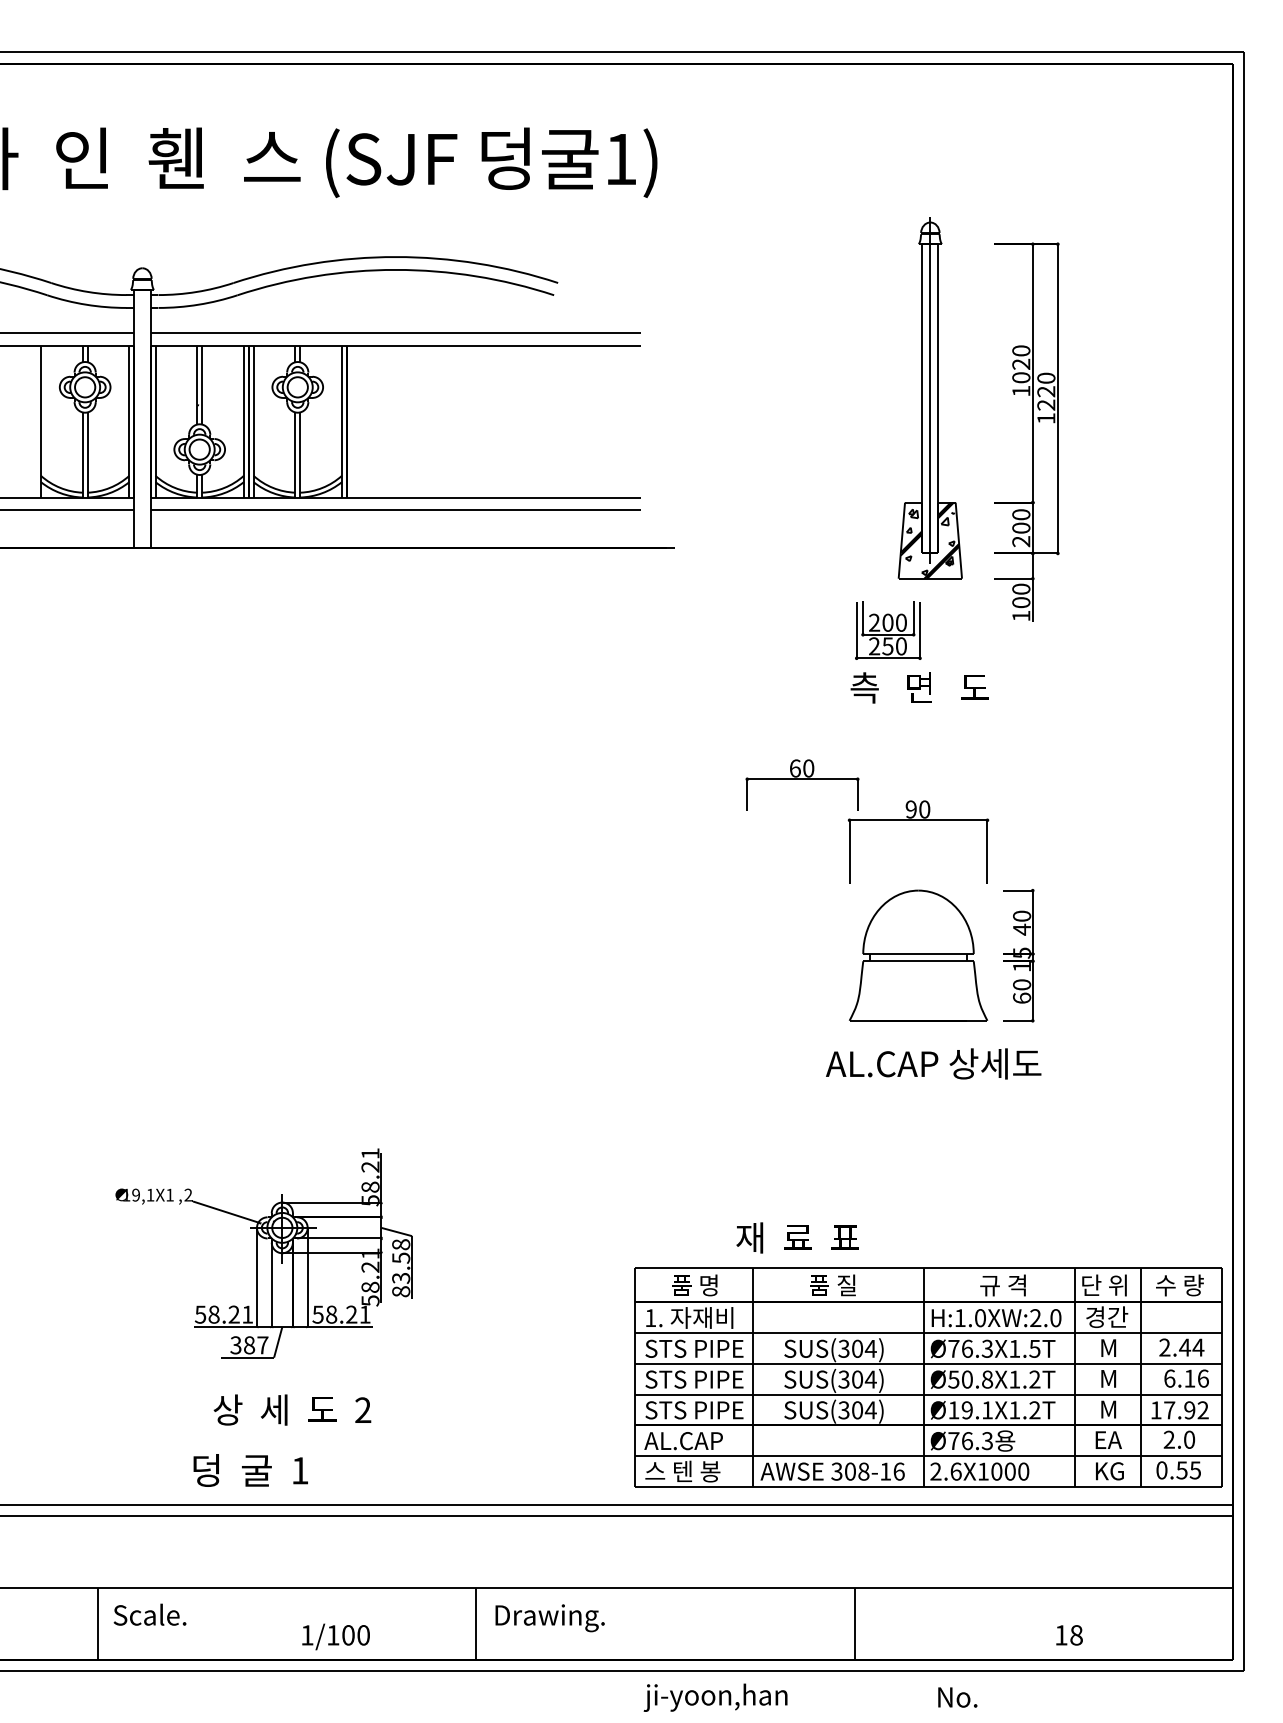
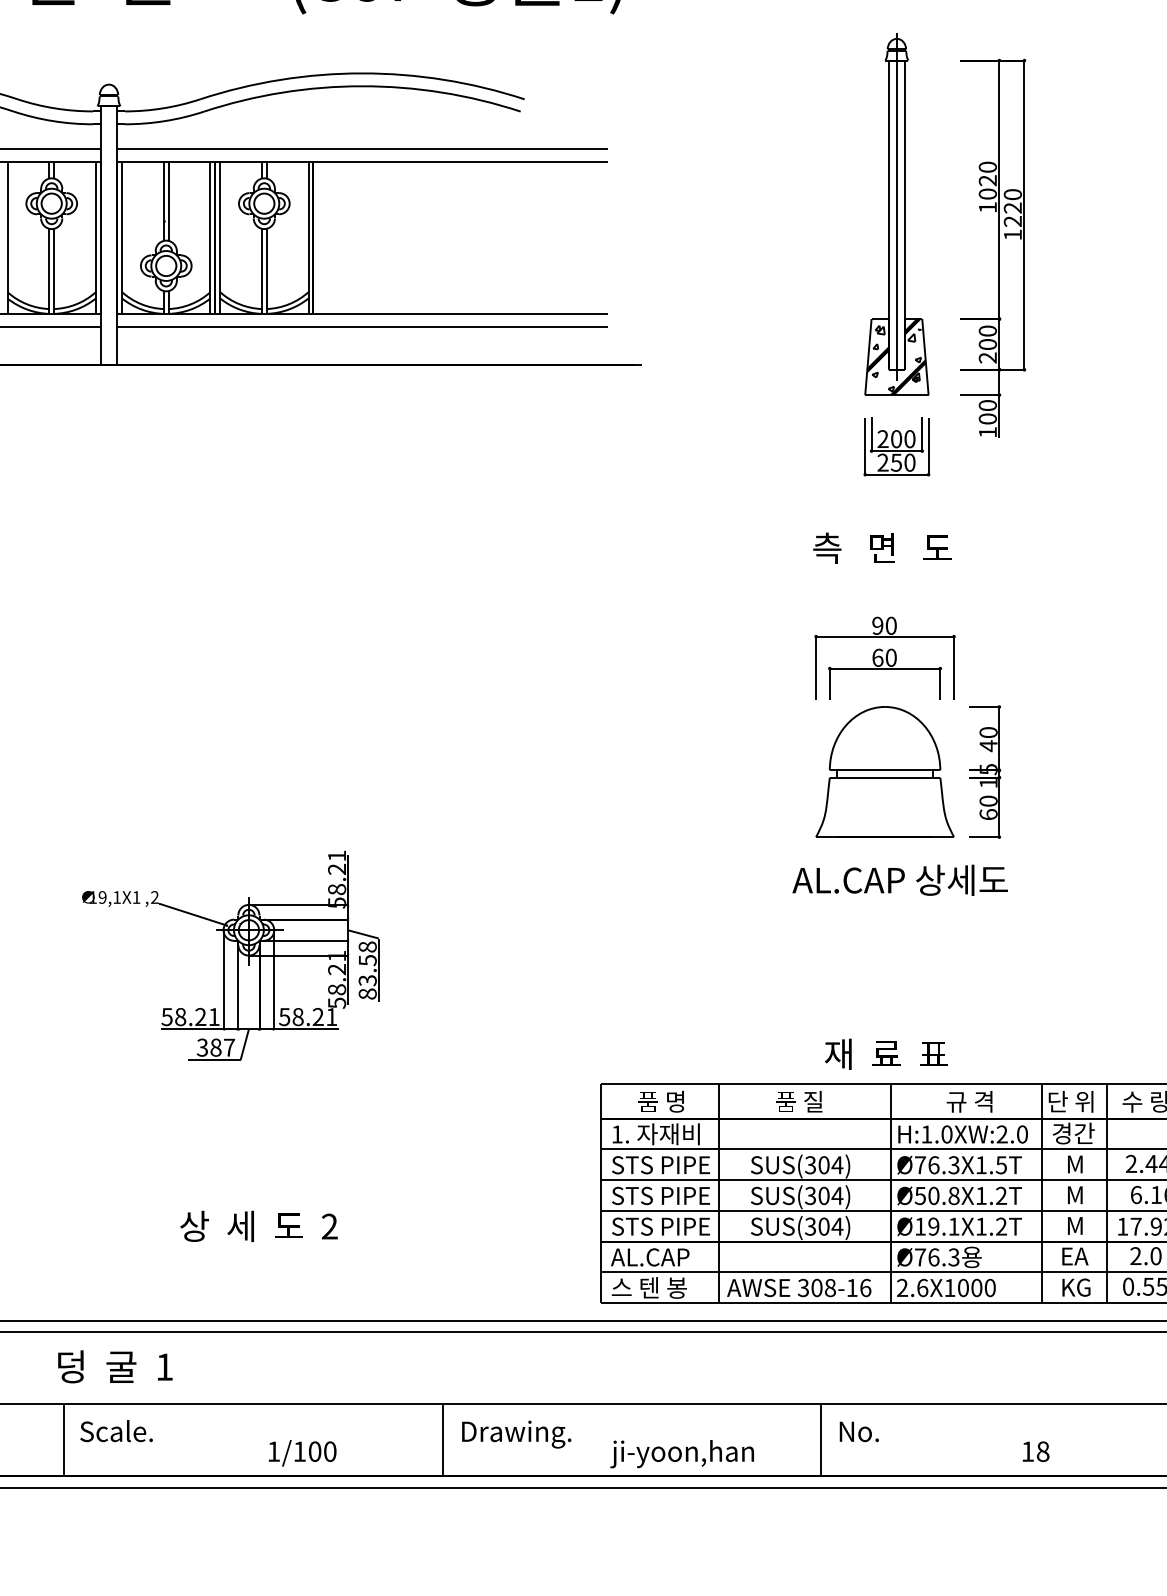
part: (888, 630) -> (897, 446), moved
text: (919, 687) -> (882, 547), moved
part: (802, 784) -> (885, 673), moved
text: (797, 1237) -> (886, 1053), moved
part: (263, 1253) -> (230, 955), moved
text: (250, 1470) -> (115, 1366), moved
text: (715, 1697) -> (682, 1453), moved
text: (957, 1697) -> (859, 1431), moved

